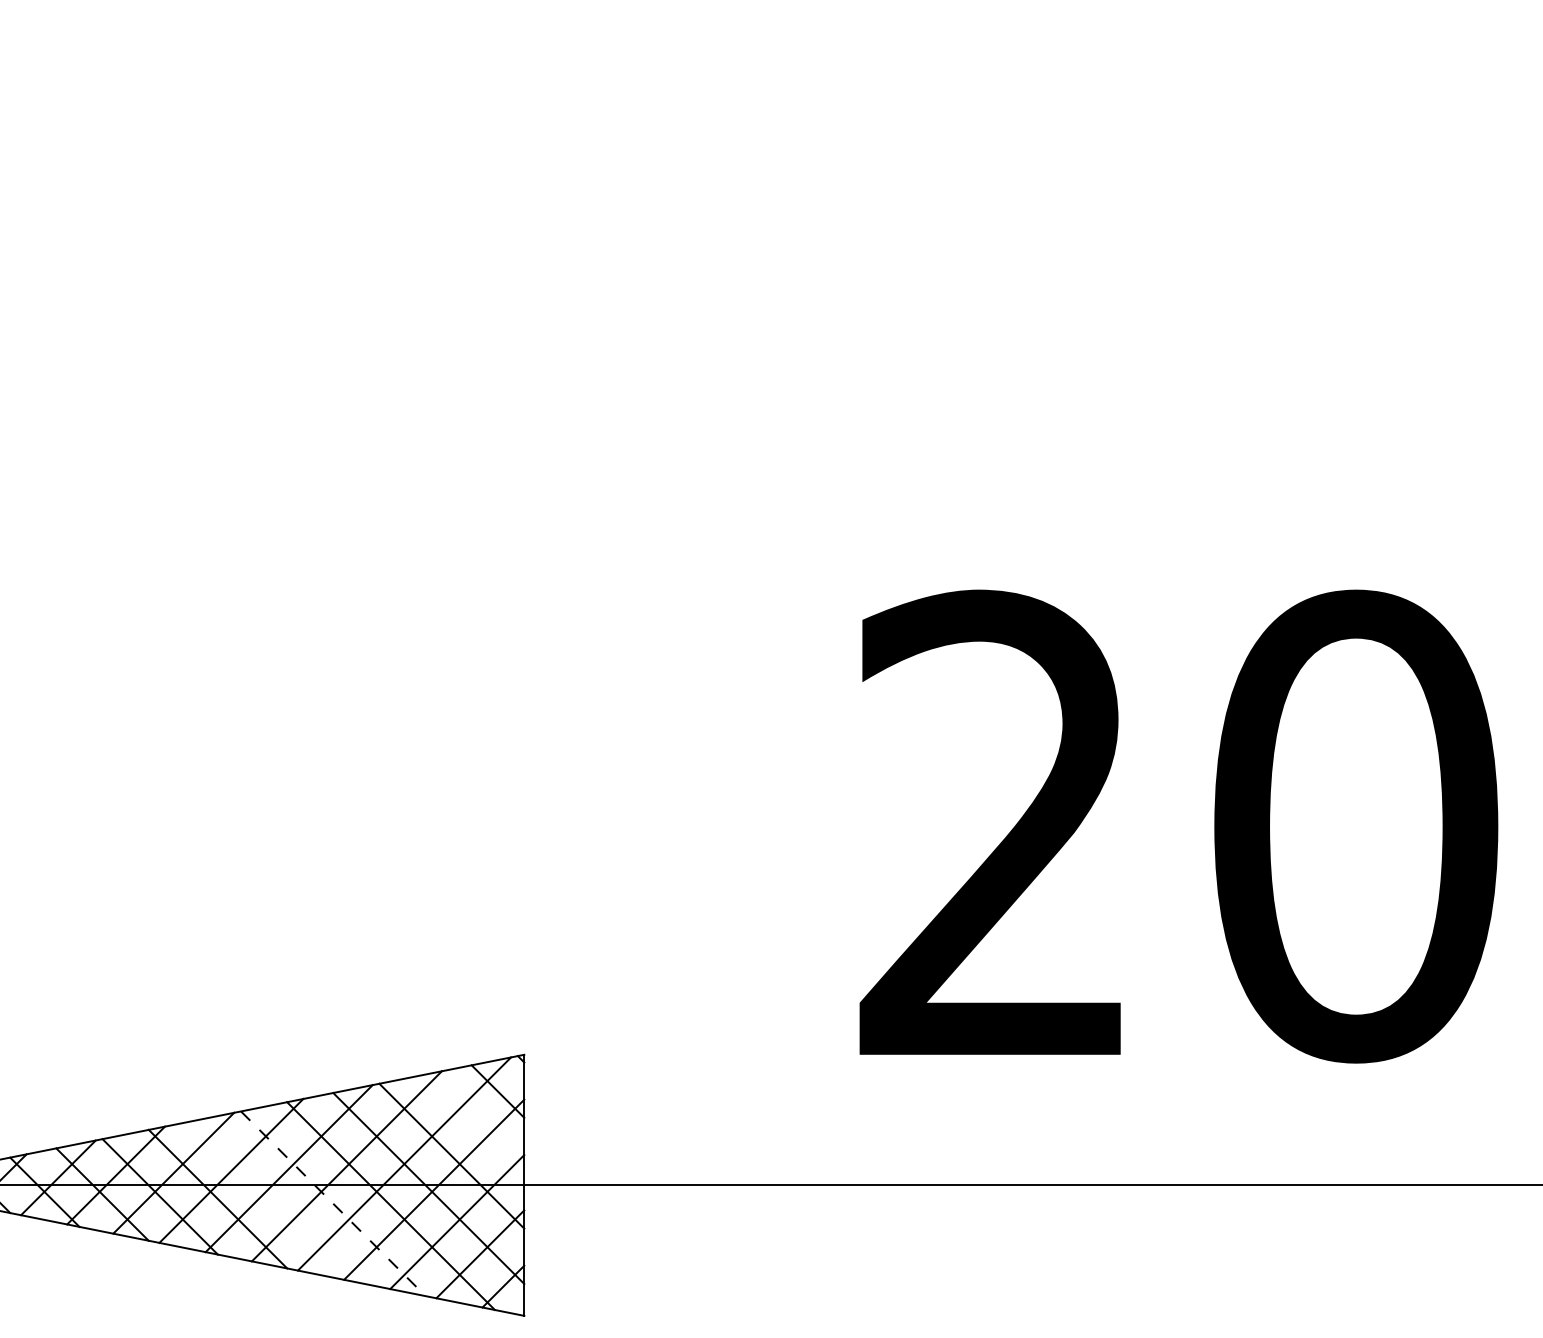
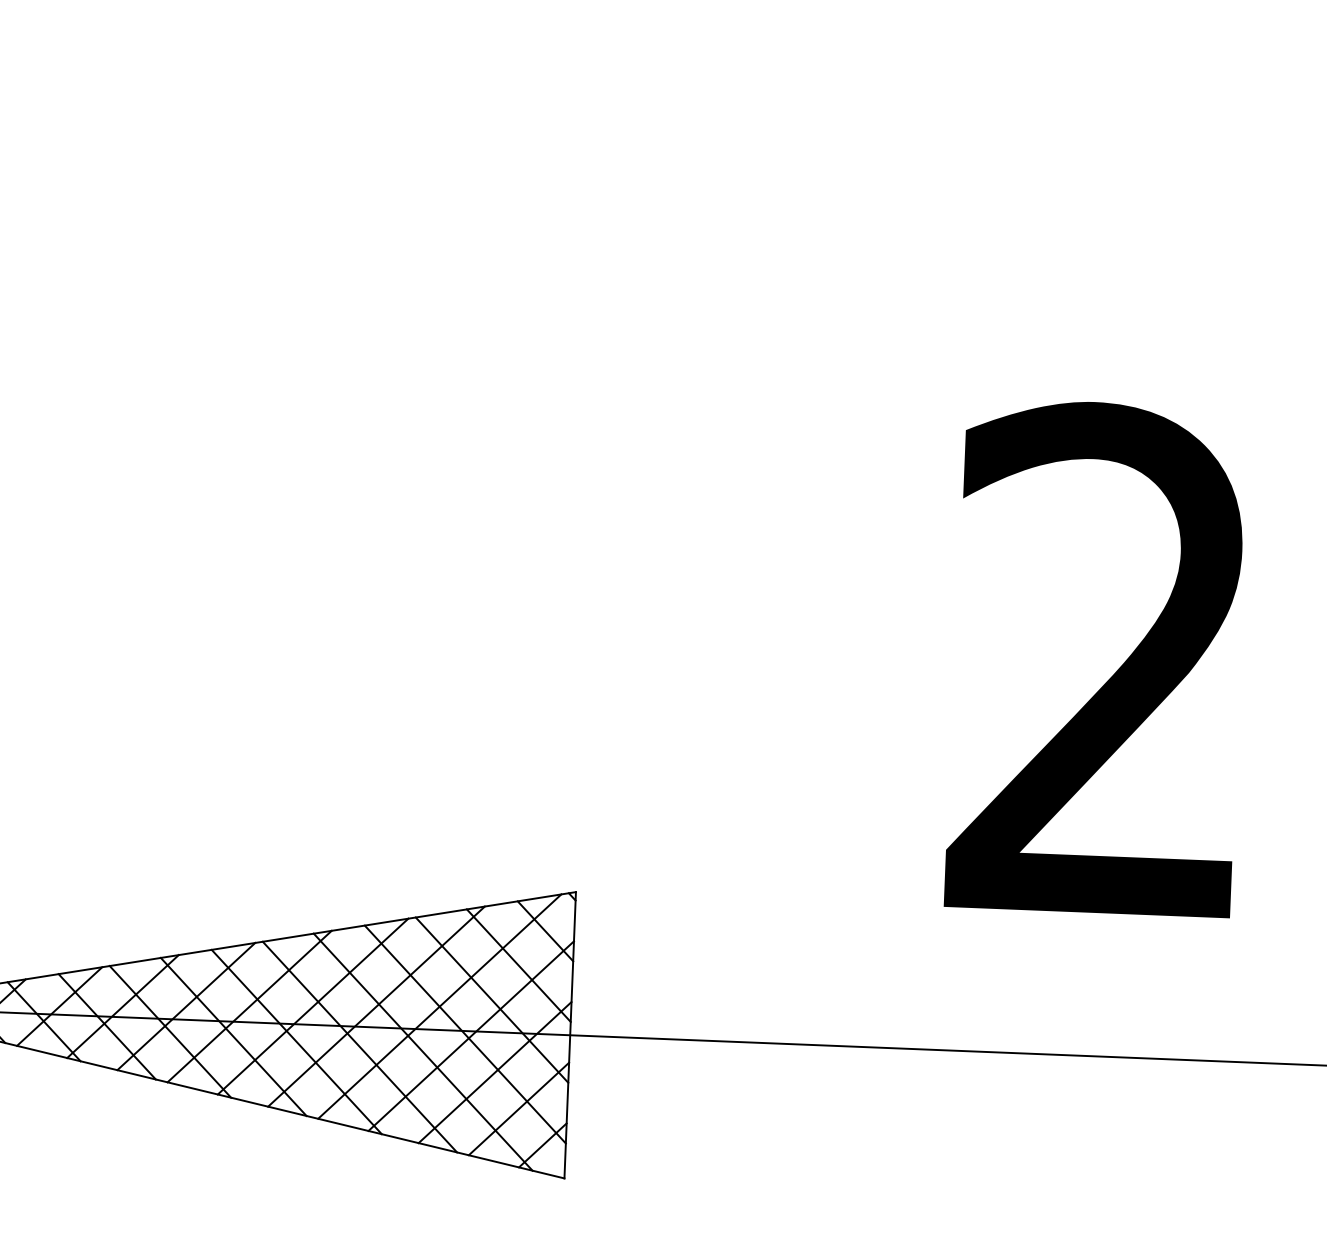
line: (474, 1123) -> (518, 965), added
line: (275, 1201) -> (296, 1042), added
line: (333, 1203) -> (360, 1046), dashed -> solid

